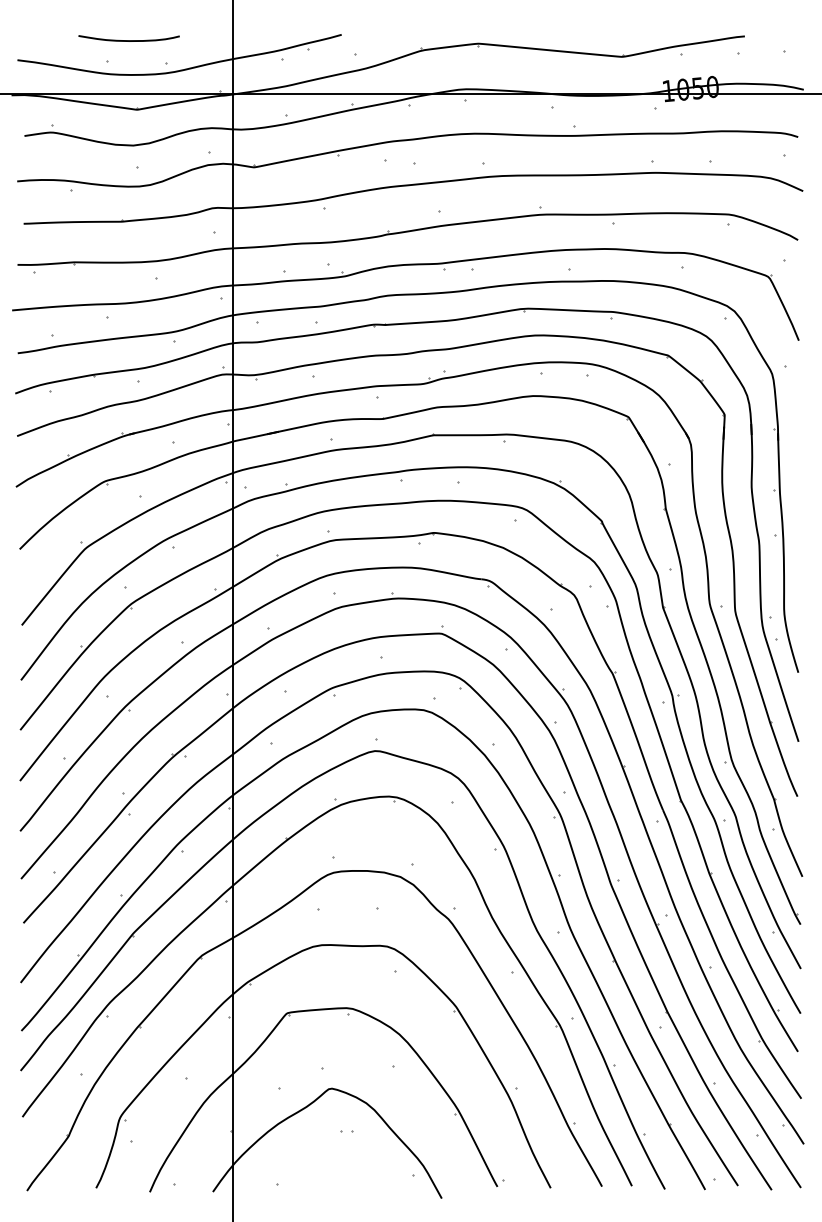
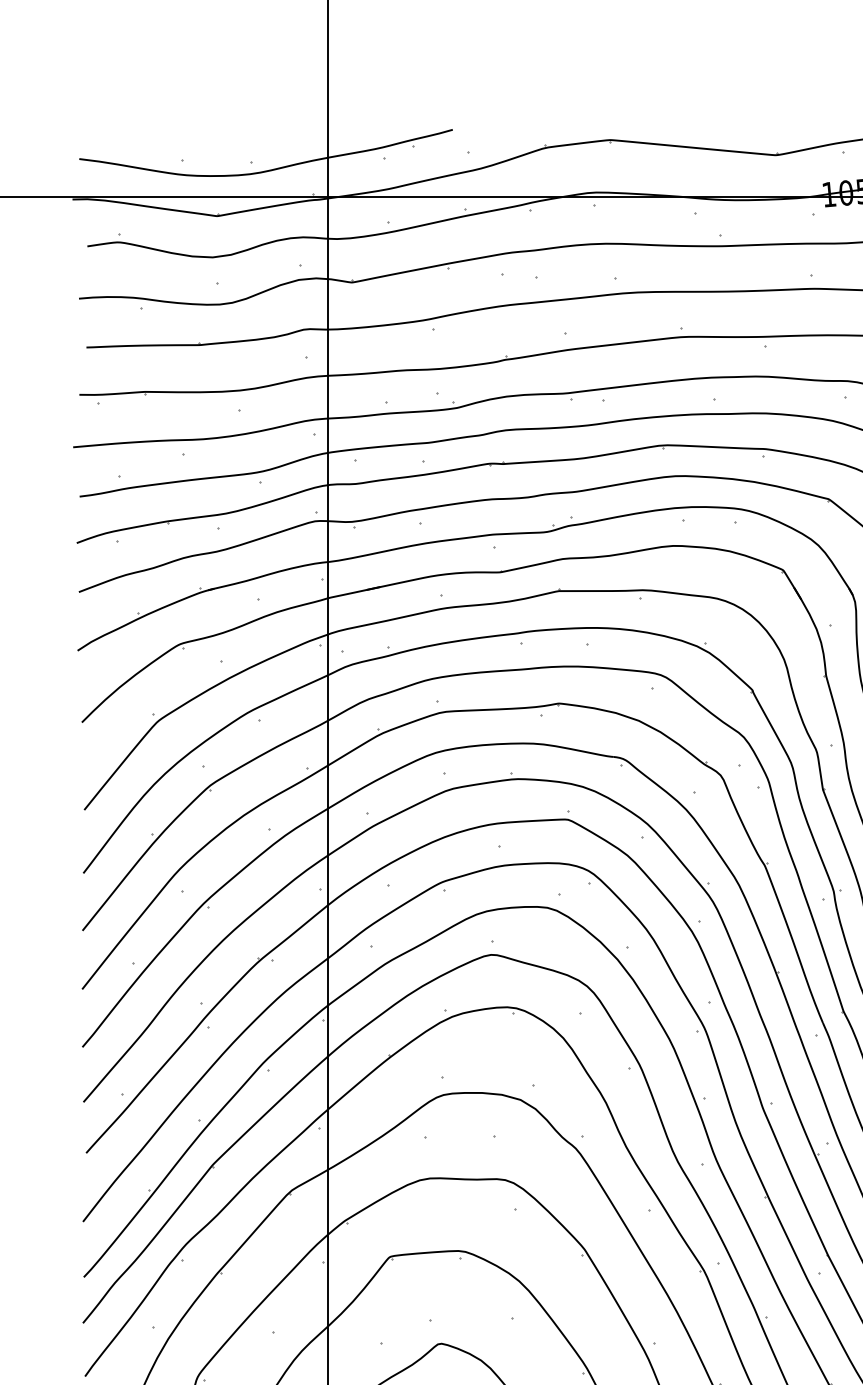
curve: (128, 40) -> (207, 136), removed

